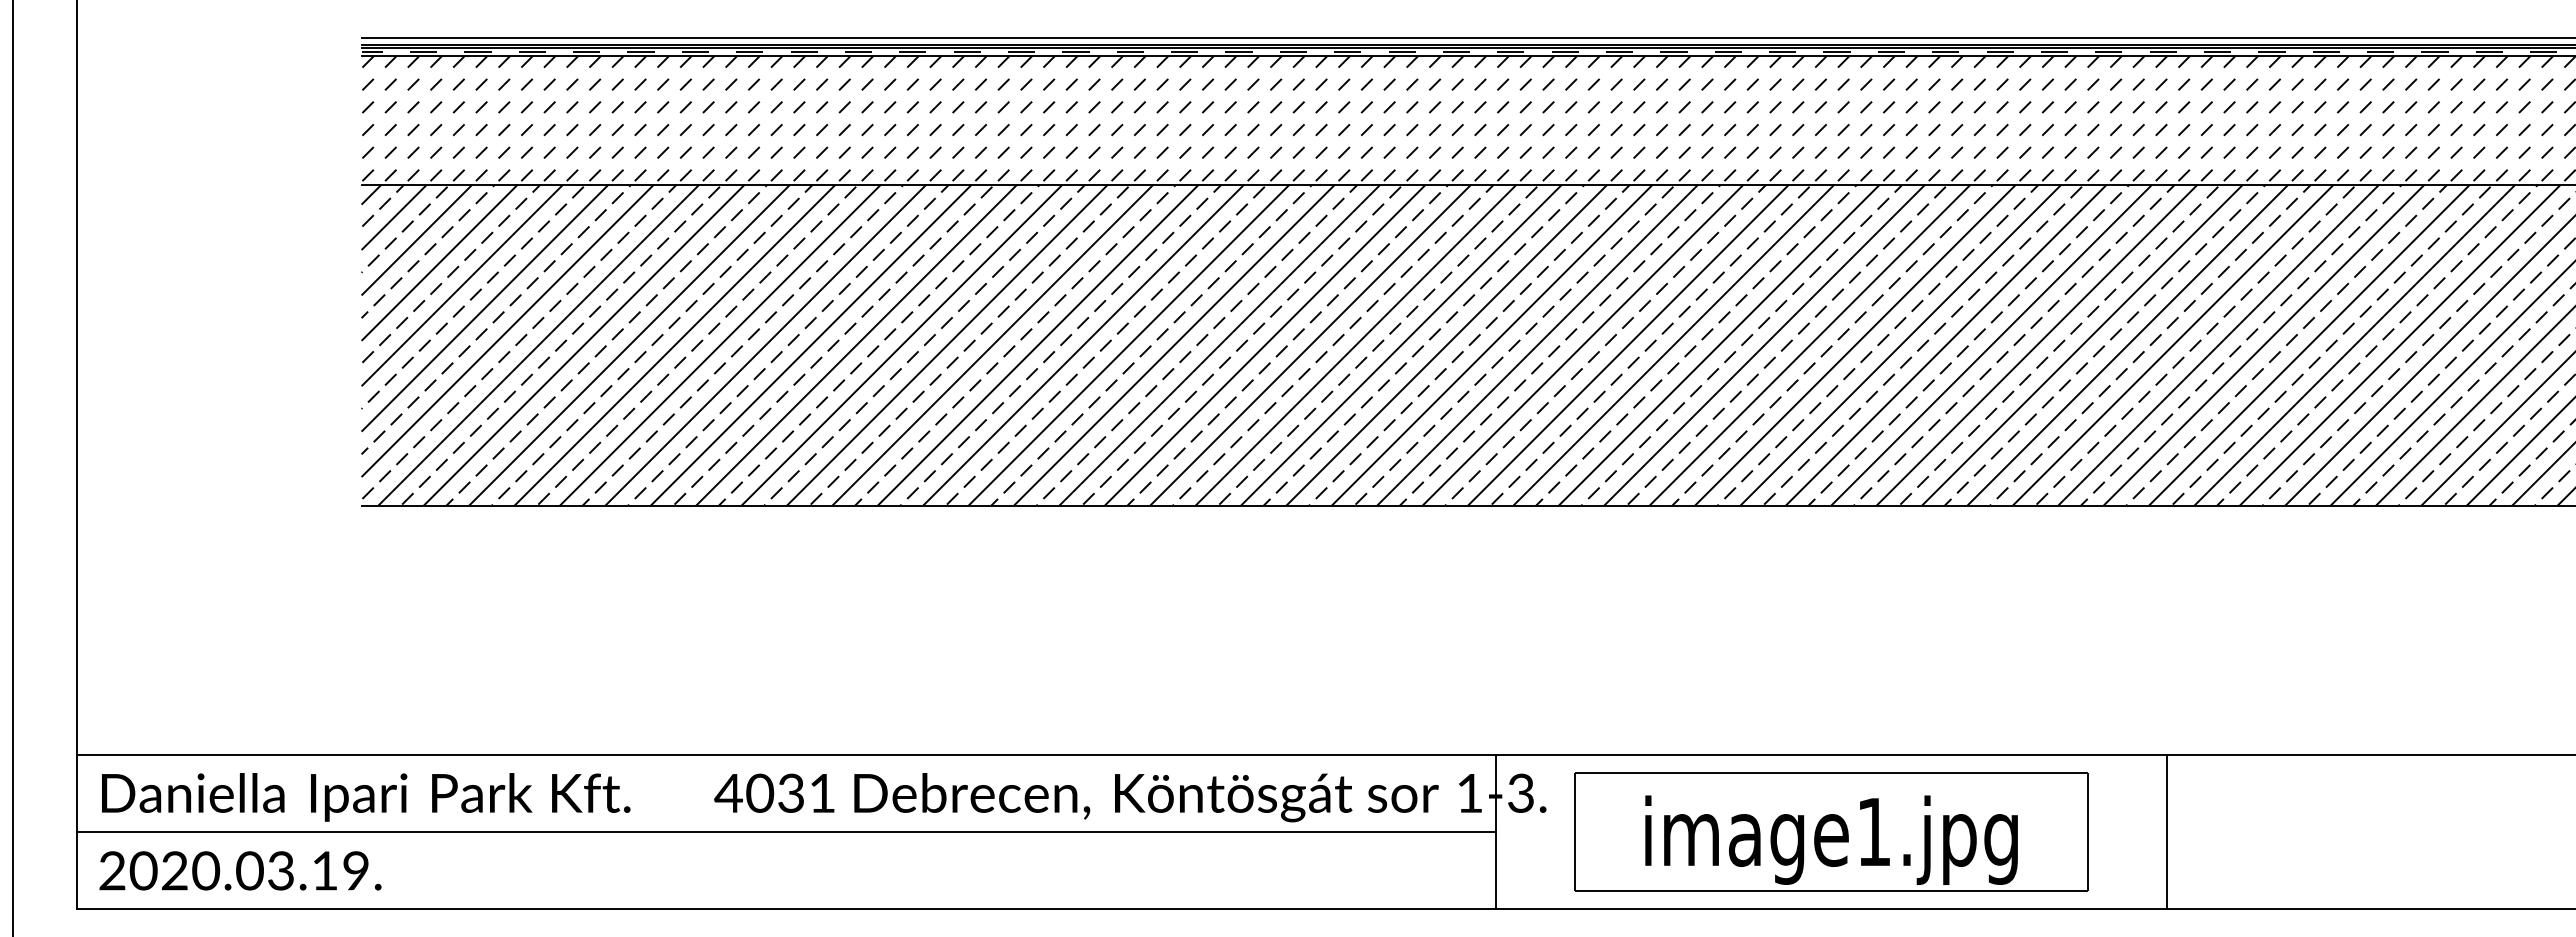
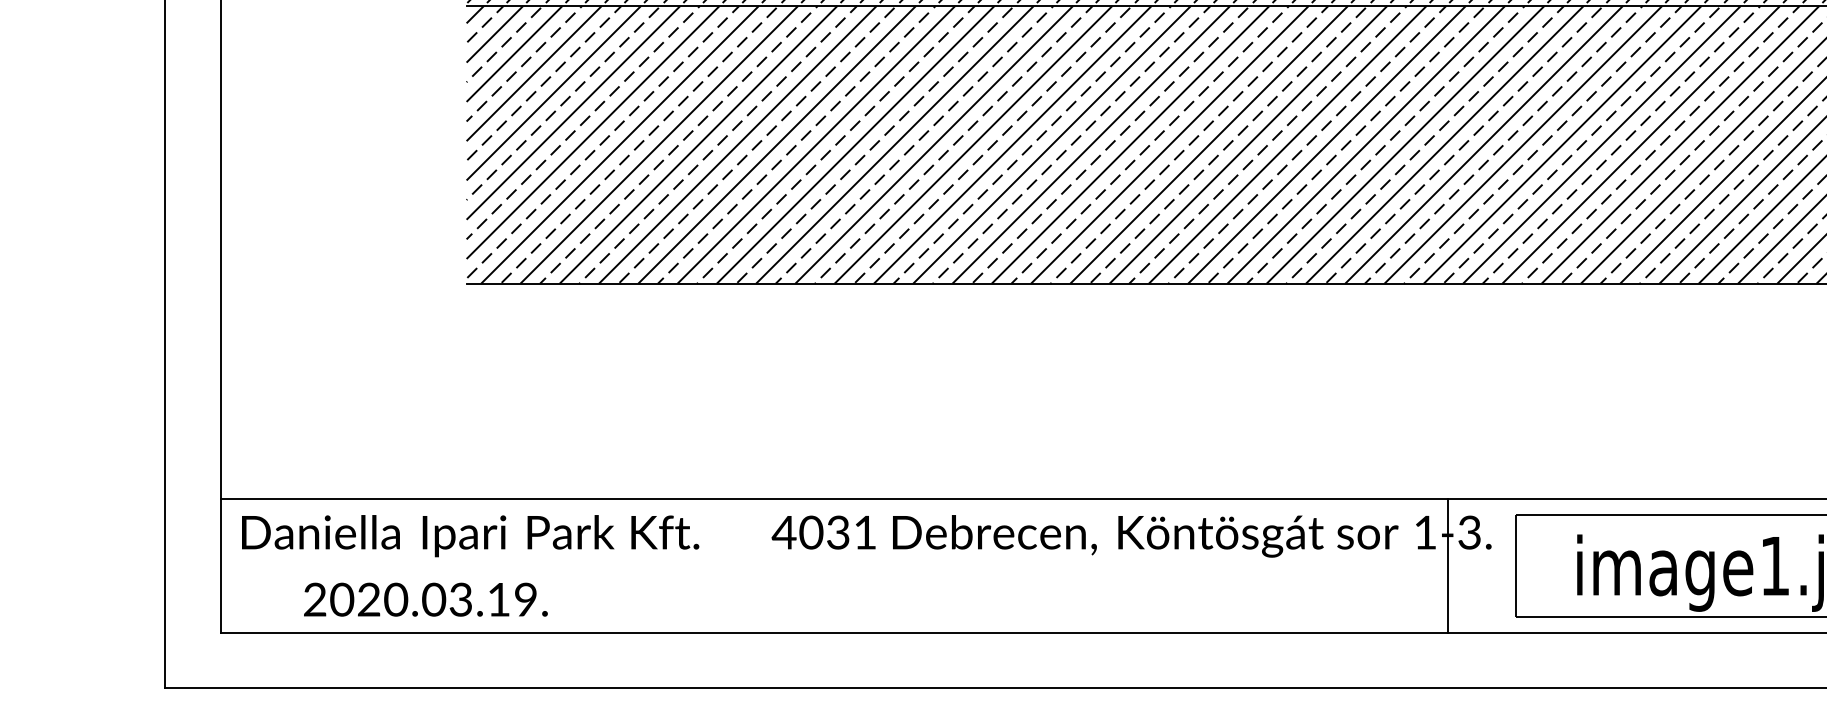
line: (786, 832) -> (834, 566), removed
text: (240, 870) -> (425, 599), moved

